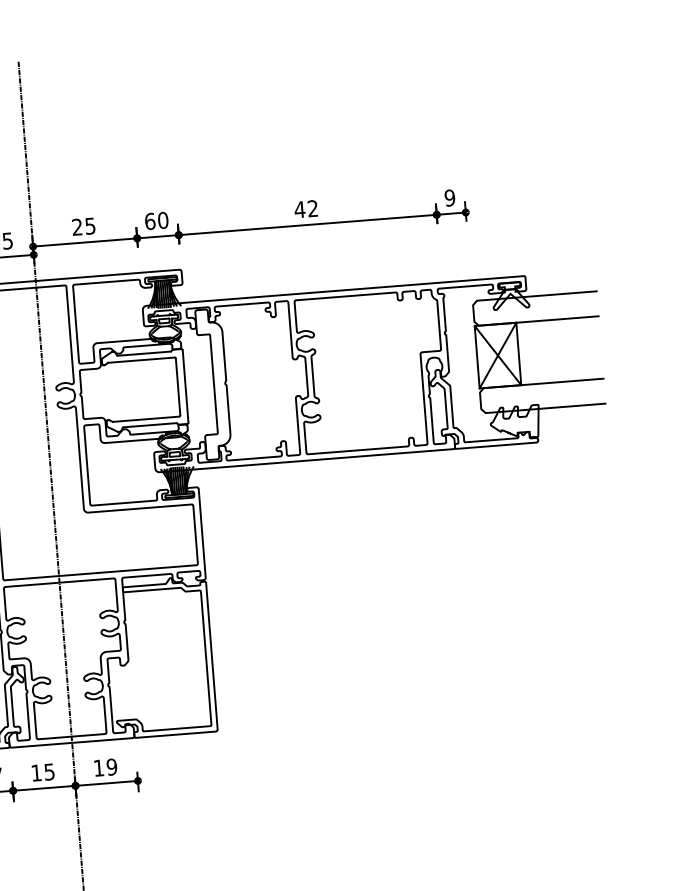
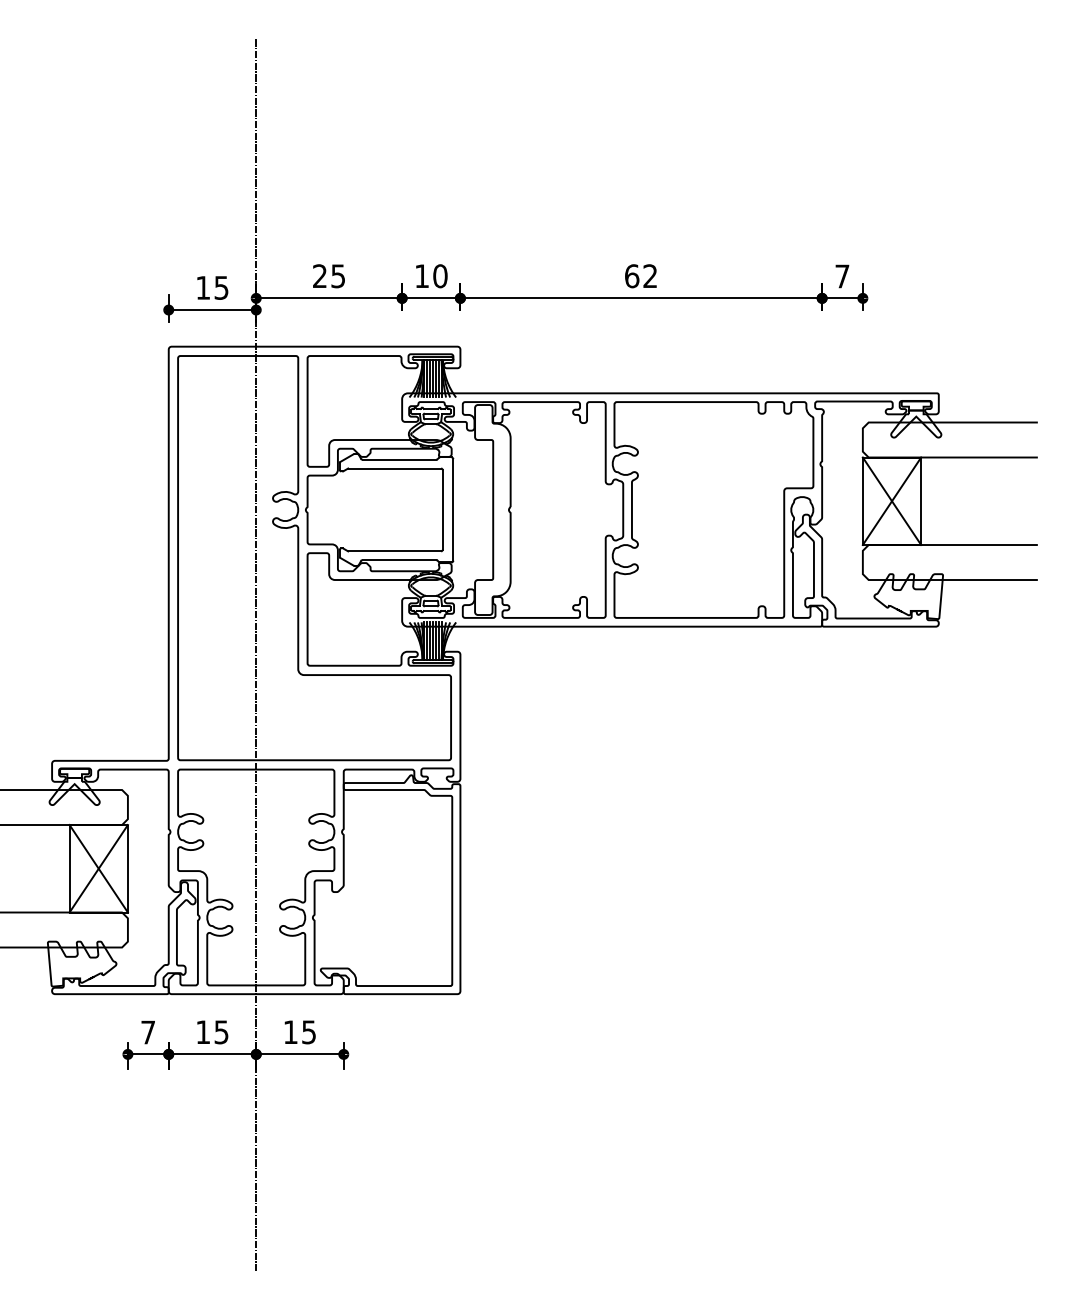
text: (450, 198) -> (842, 276), 9 -> 7
text: (299, 209) -> (631, 276), 42 -> 62
text: (150, 221) -> (422, 276), 60 -> 10
text: (111, 767) -> (308, 1032), 19 -> 15

